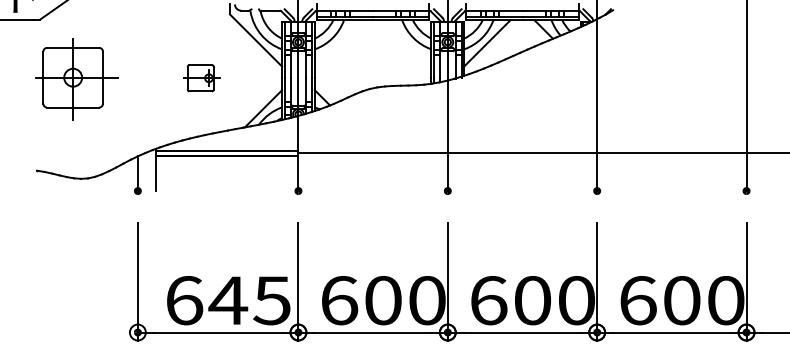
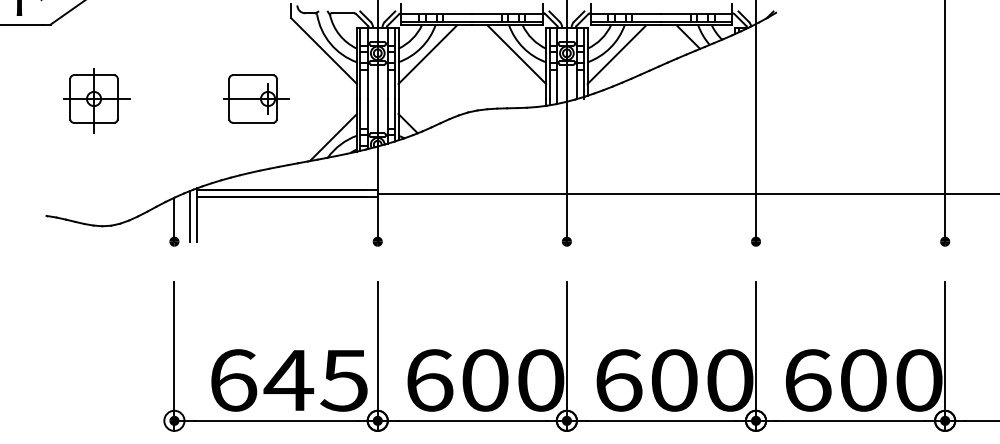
line: (337, 43) -> (427, 54), added
line: (408, 43) -> (517, 54), added
part: (202, 77) -> (256, 97), size x1.43
part: (76, 79) -> (96, 100), size x0.62
line: (150, 171) -> (190, 216), added

